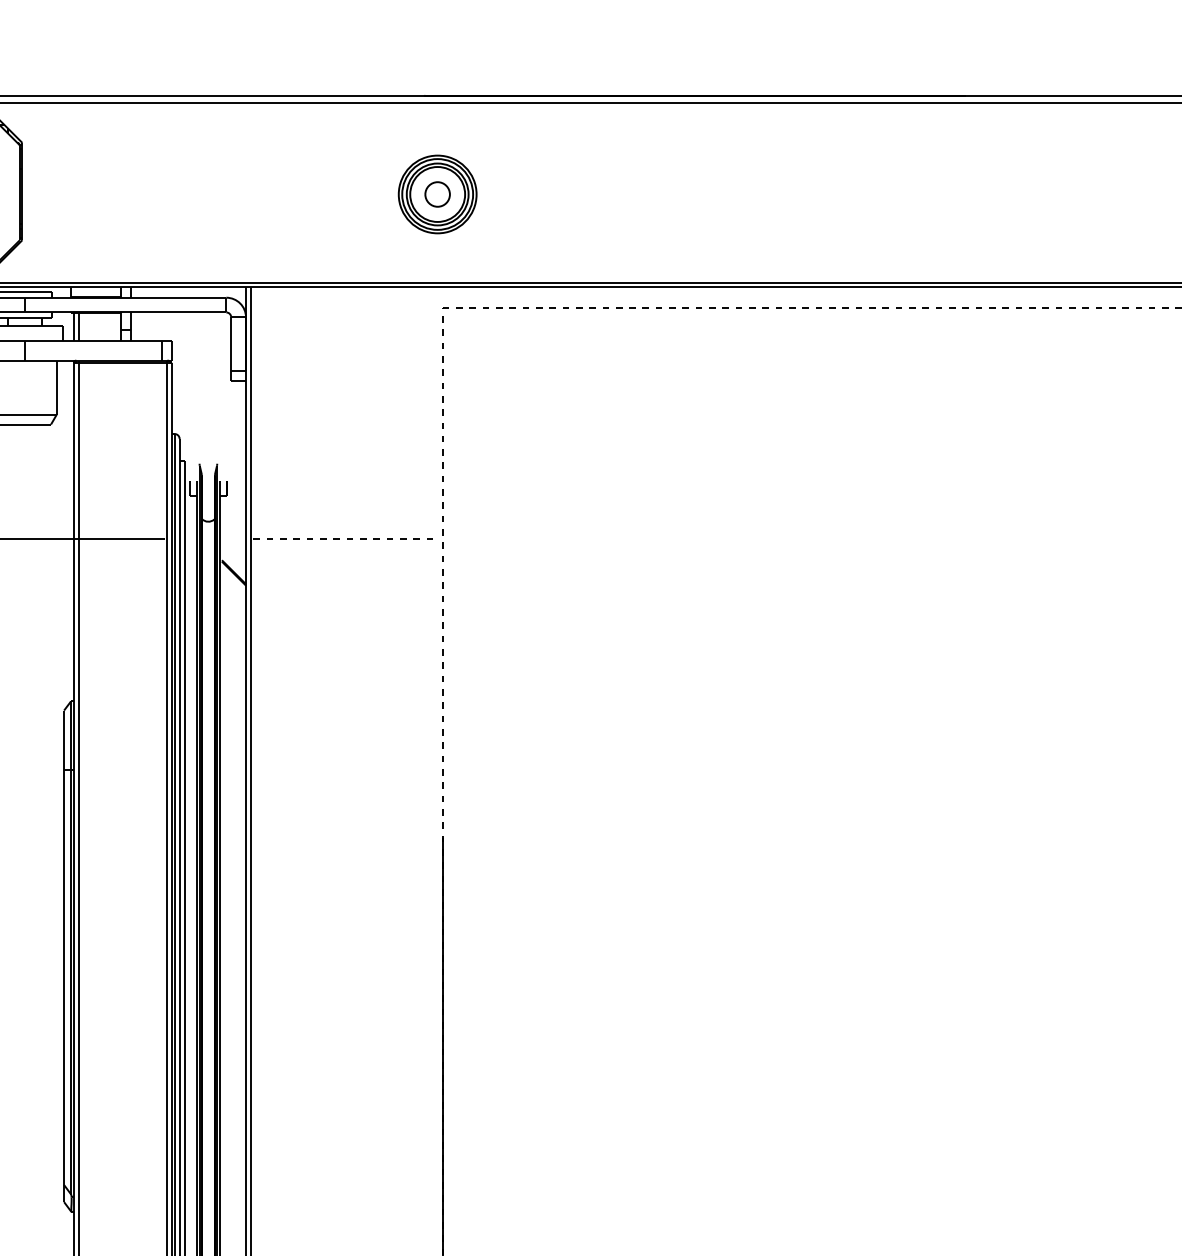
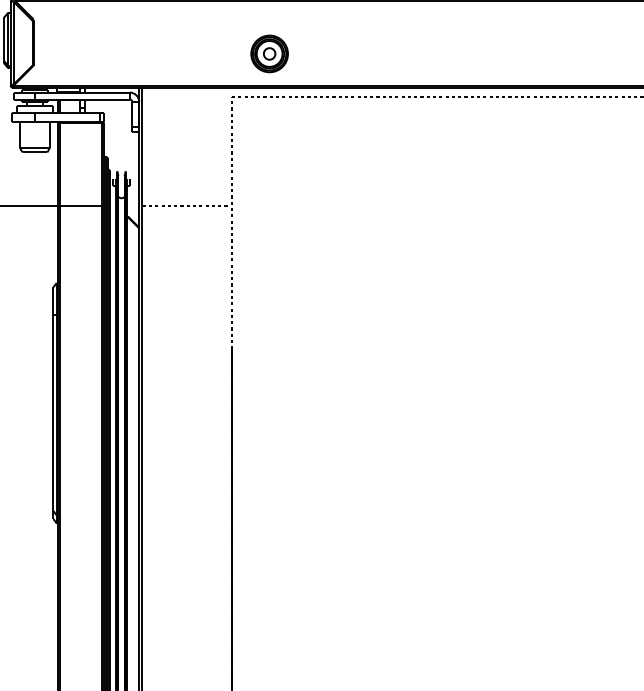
part: (437, 193) -> (269, 53), moved

